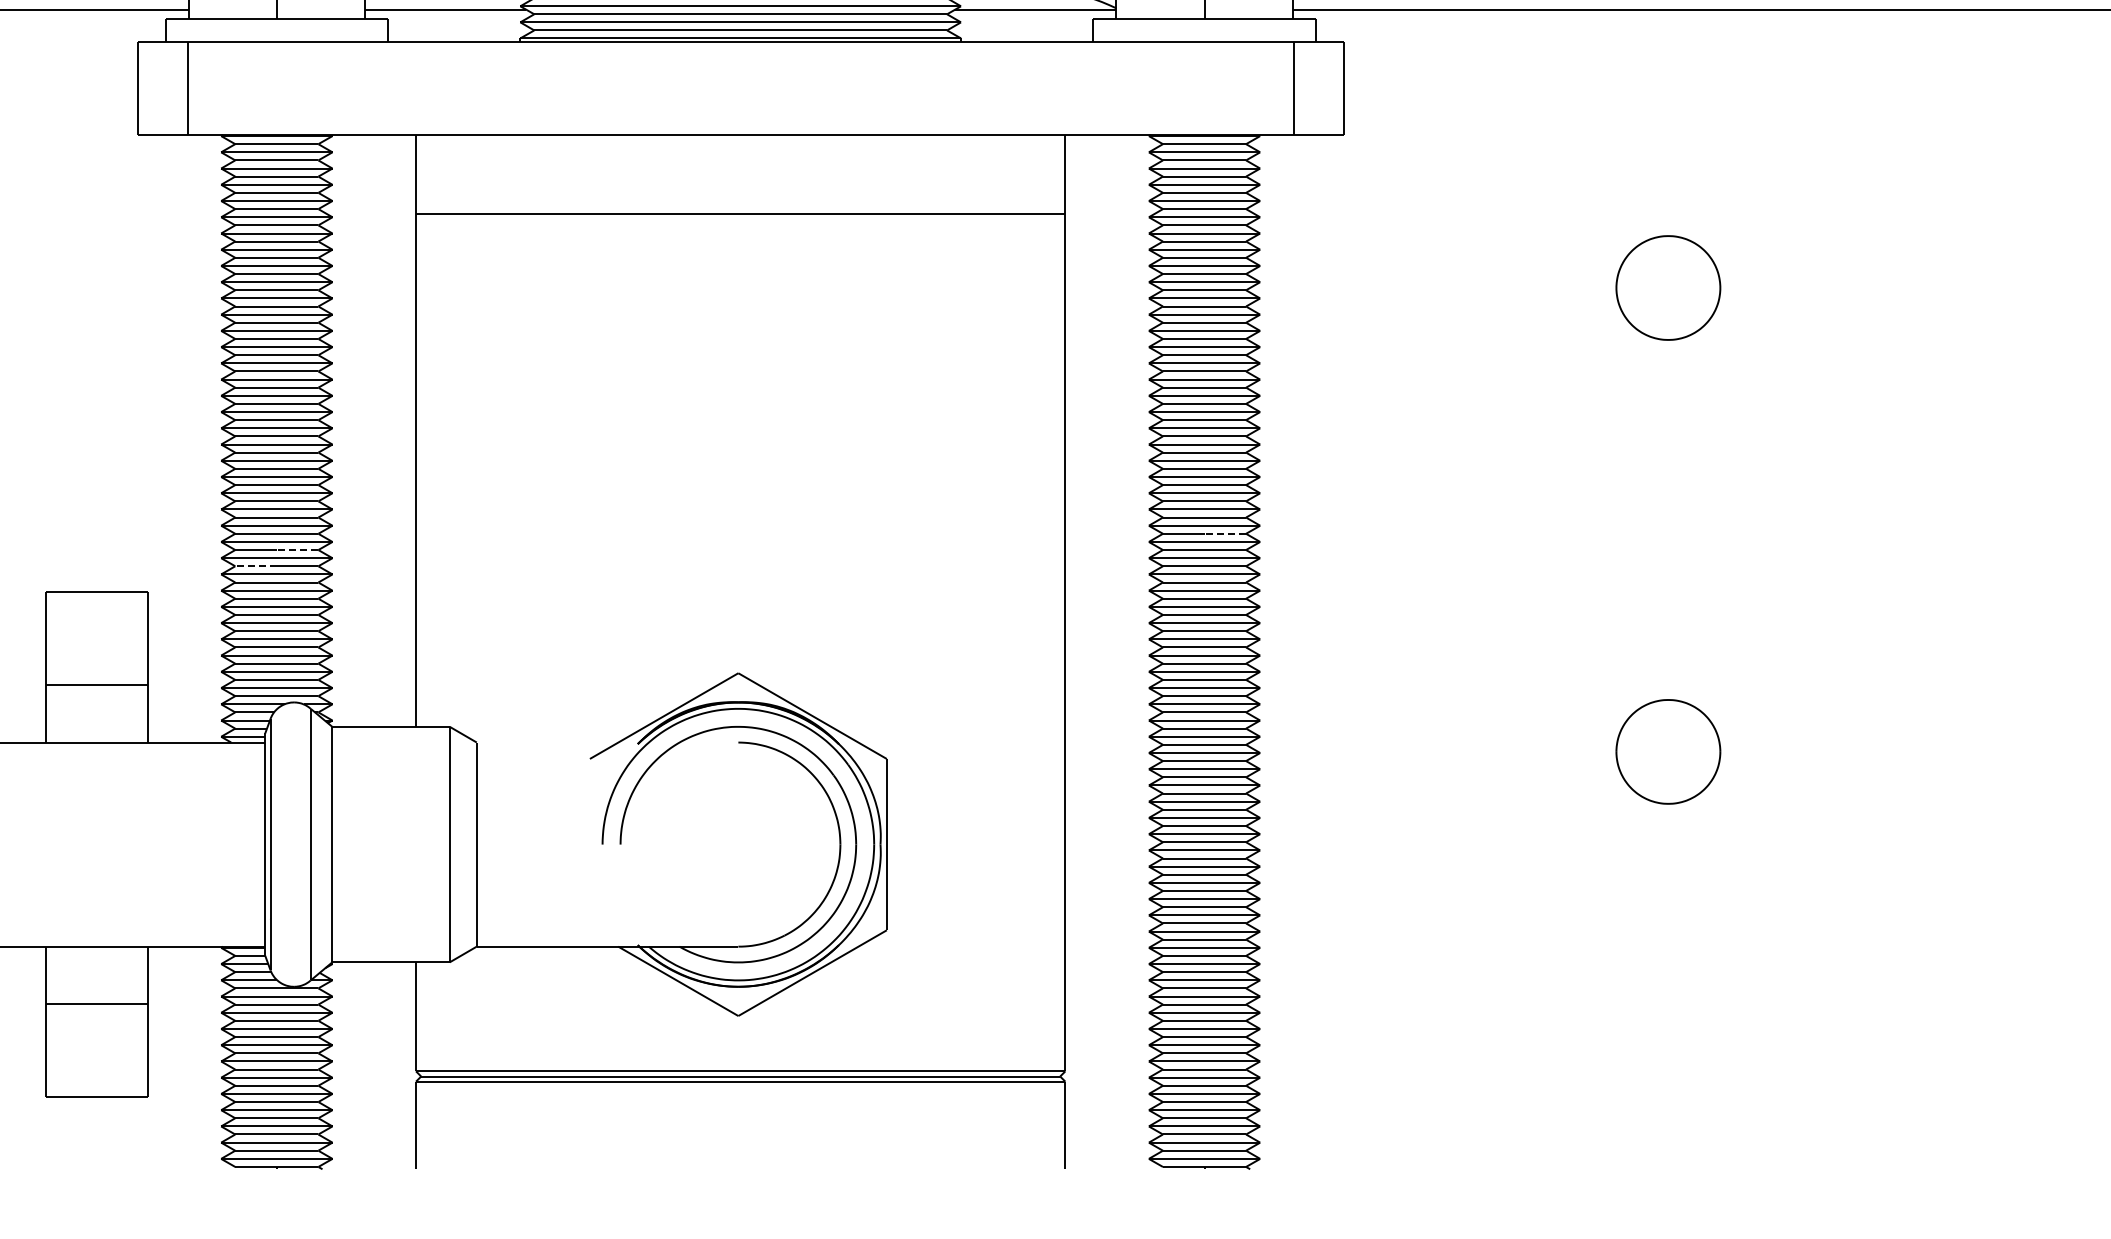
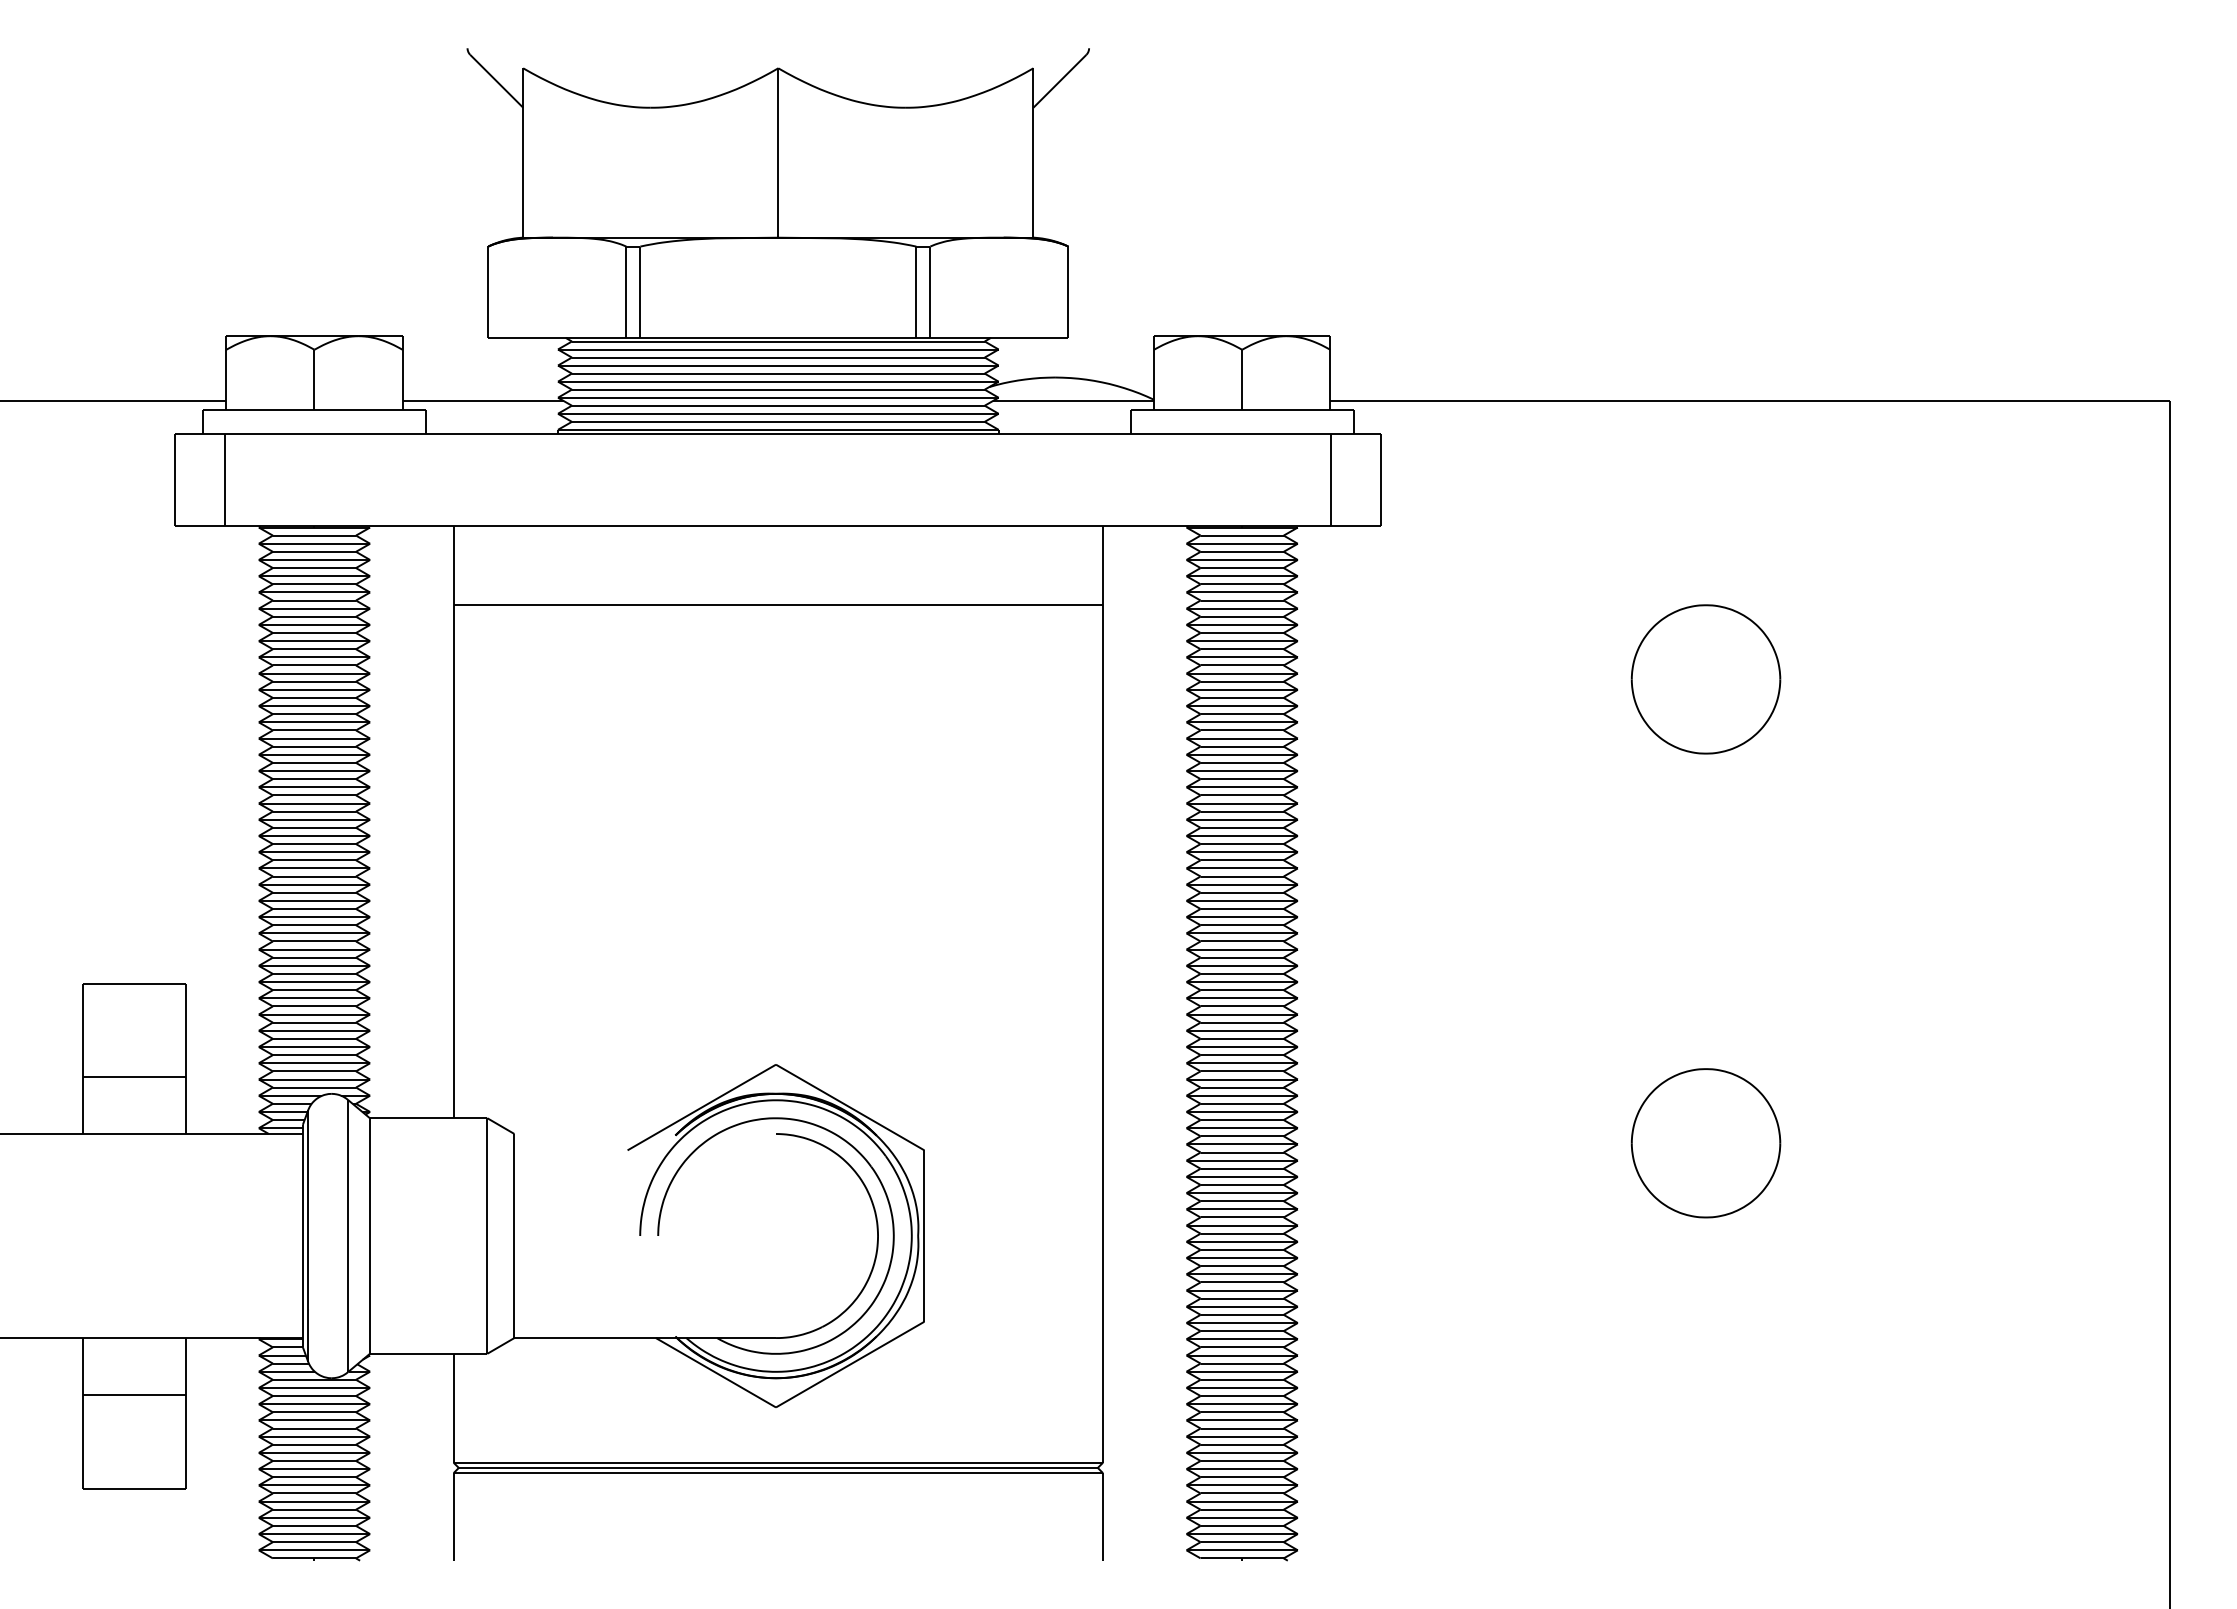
part: (1667, 288) -> (1705, 679), size x1.43
line: (1224, 534) -> (1262, 925), dashed -> solid
line: (297, 550) -> (335, 941), dashed -> solid
line: (255, 566) -> (293, 957), dashed -> solid
part: (1667, 752) -> (1705, 1143), size x1.43

